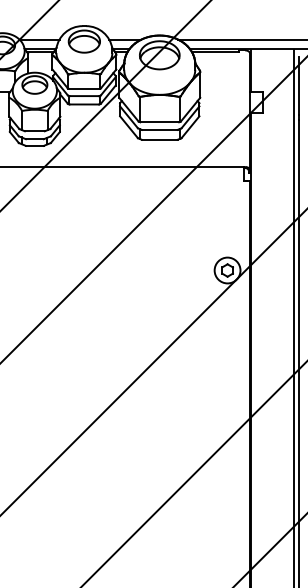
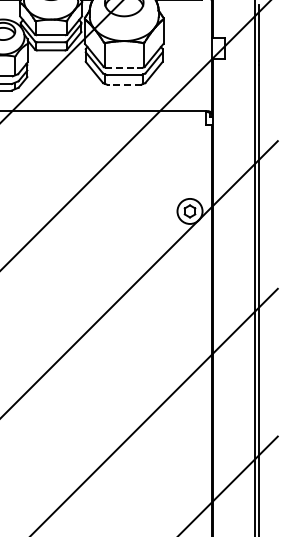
line: (160, 122) -> (124, 67), solid -> dashed
line: (159, 139) -> (123, 84), solid -> dashed

